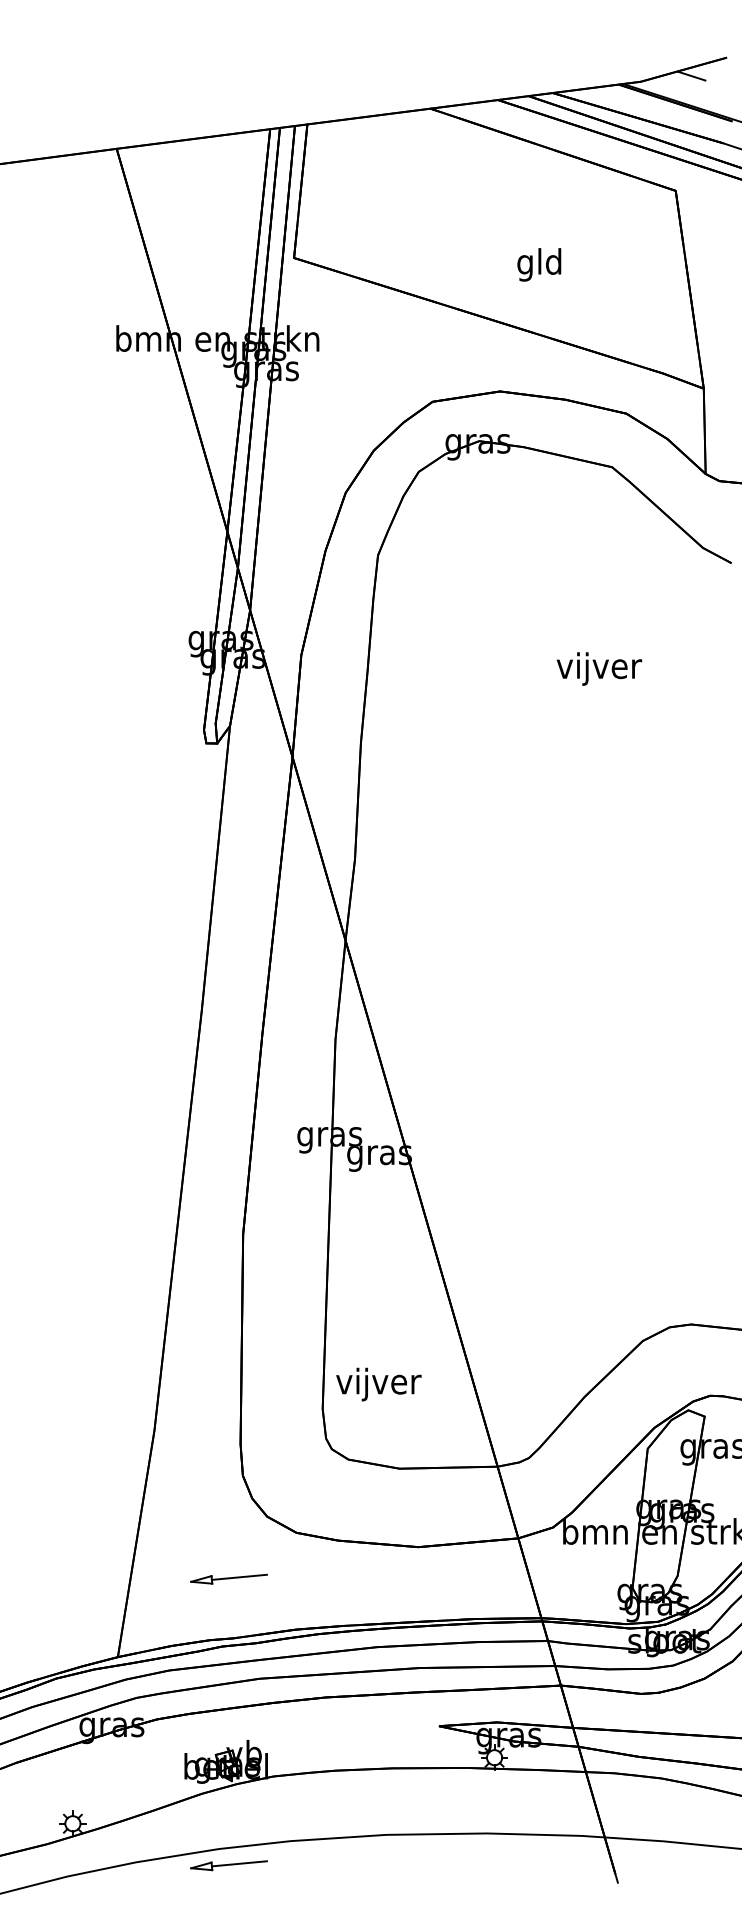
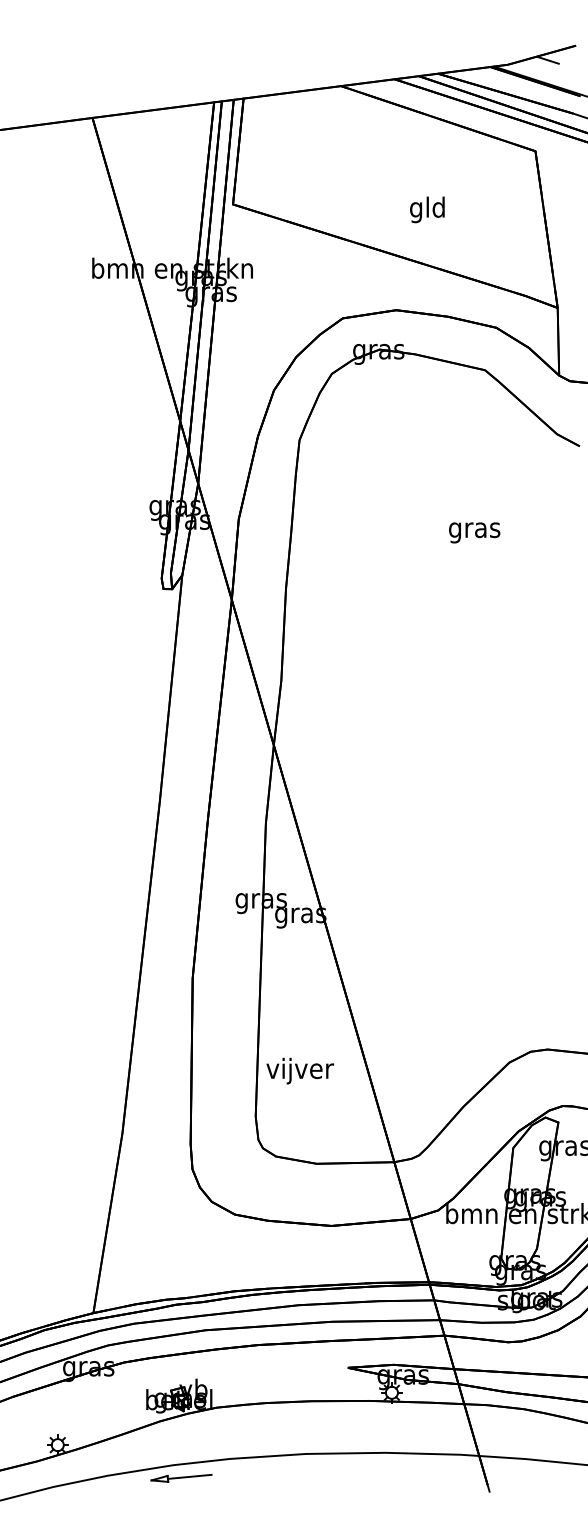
text: (598, 668) -> (474, 529), vijver -> gras
text: (377, 1383) -> (299, 1070), moved
part: (229, 1579) -> (181, 1251), removed

